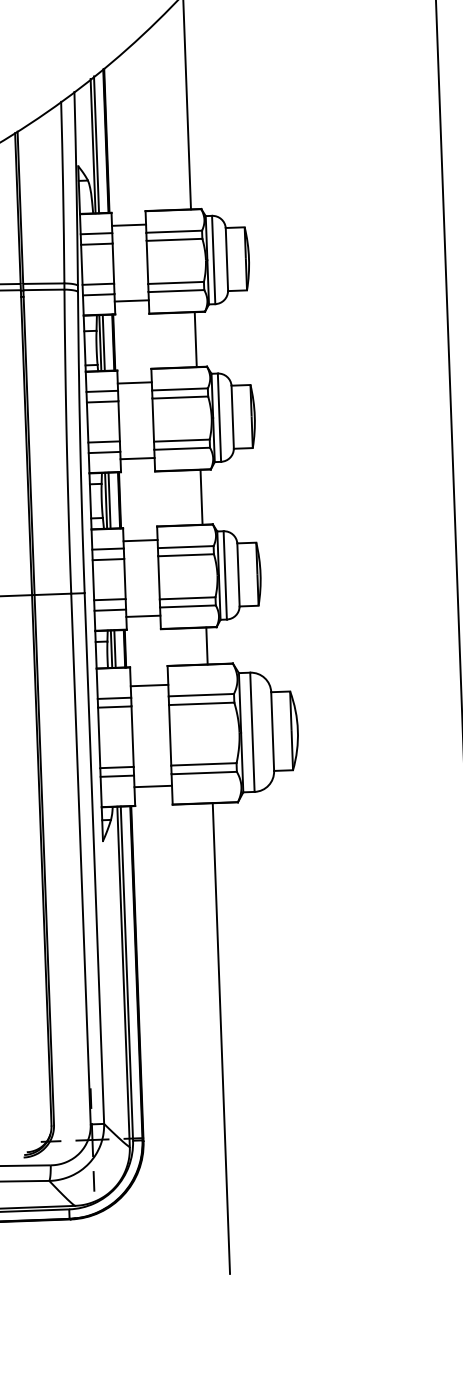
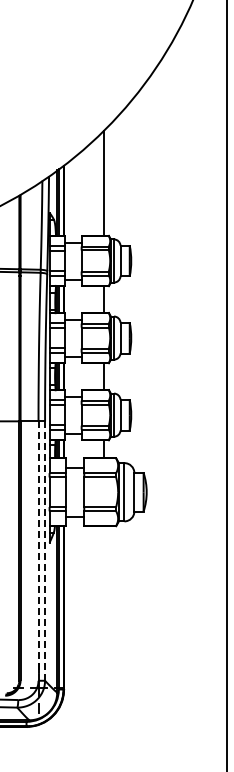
line: (80, 859) -> (38, 551), solid -> dashed
line: (95, 859) -> (45, 551), solid -> dashed
line: (220, 1039) -> (103, 641), removed

